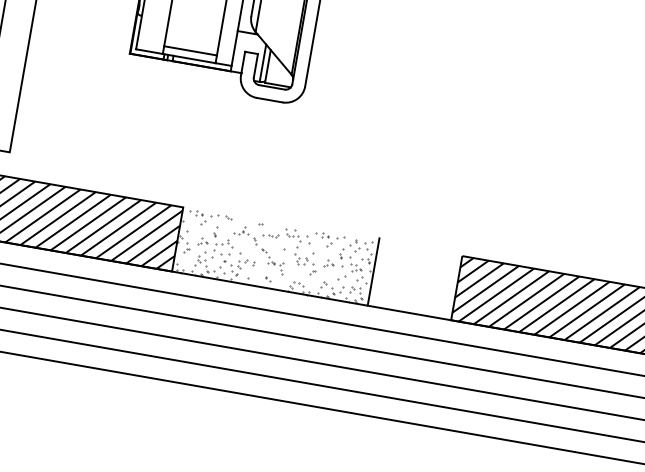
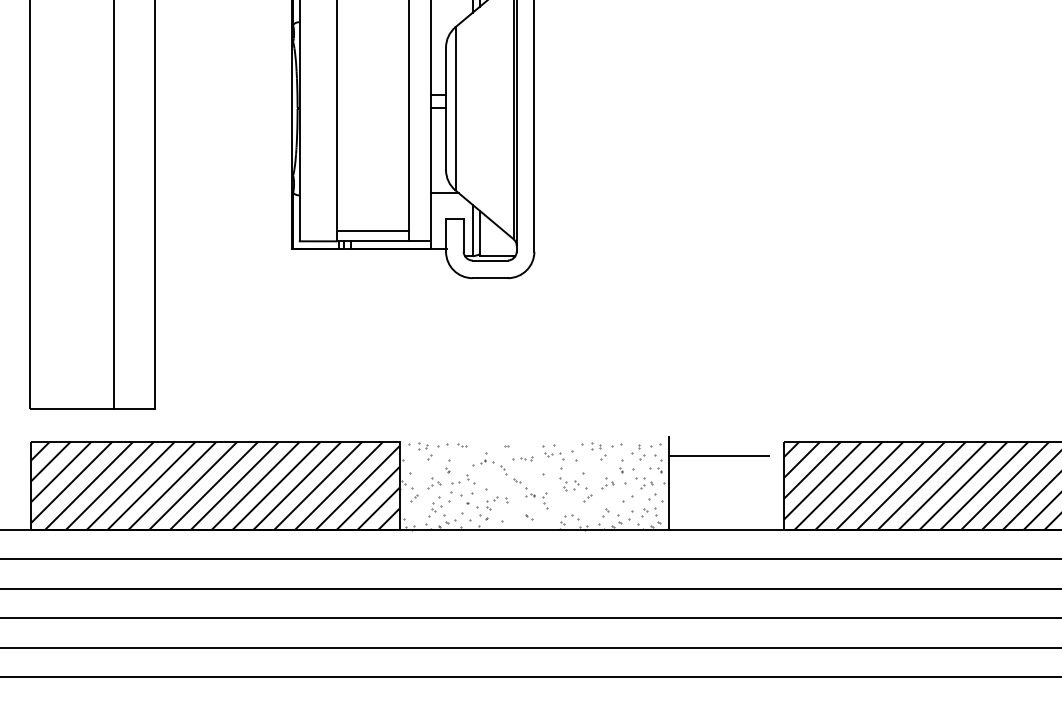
line: (413, 258) -> (719, 456), added

